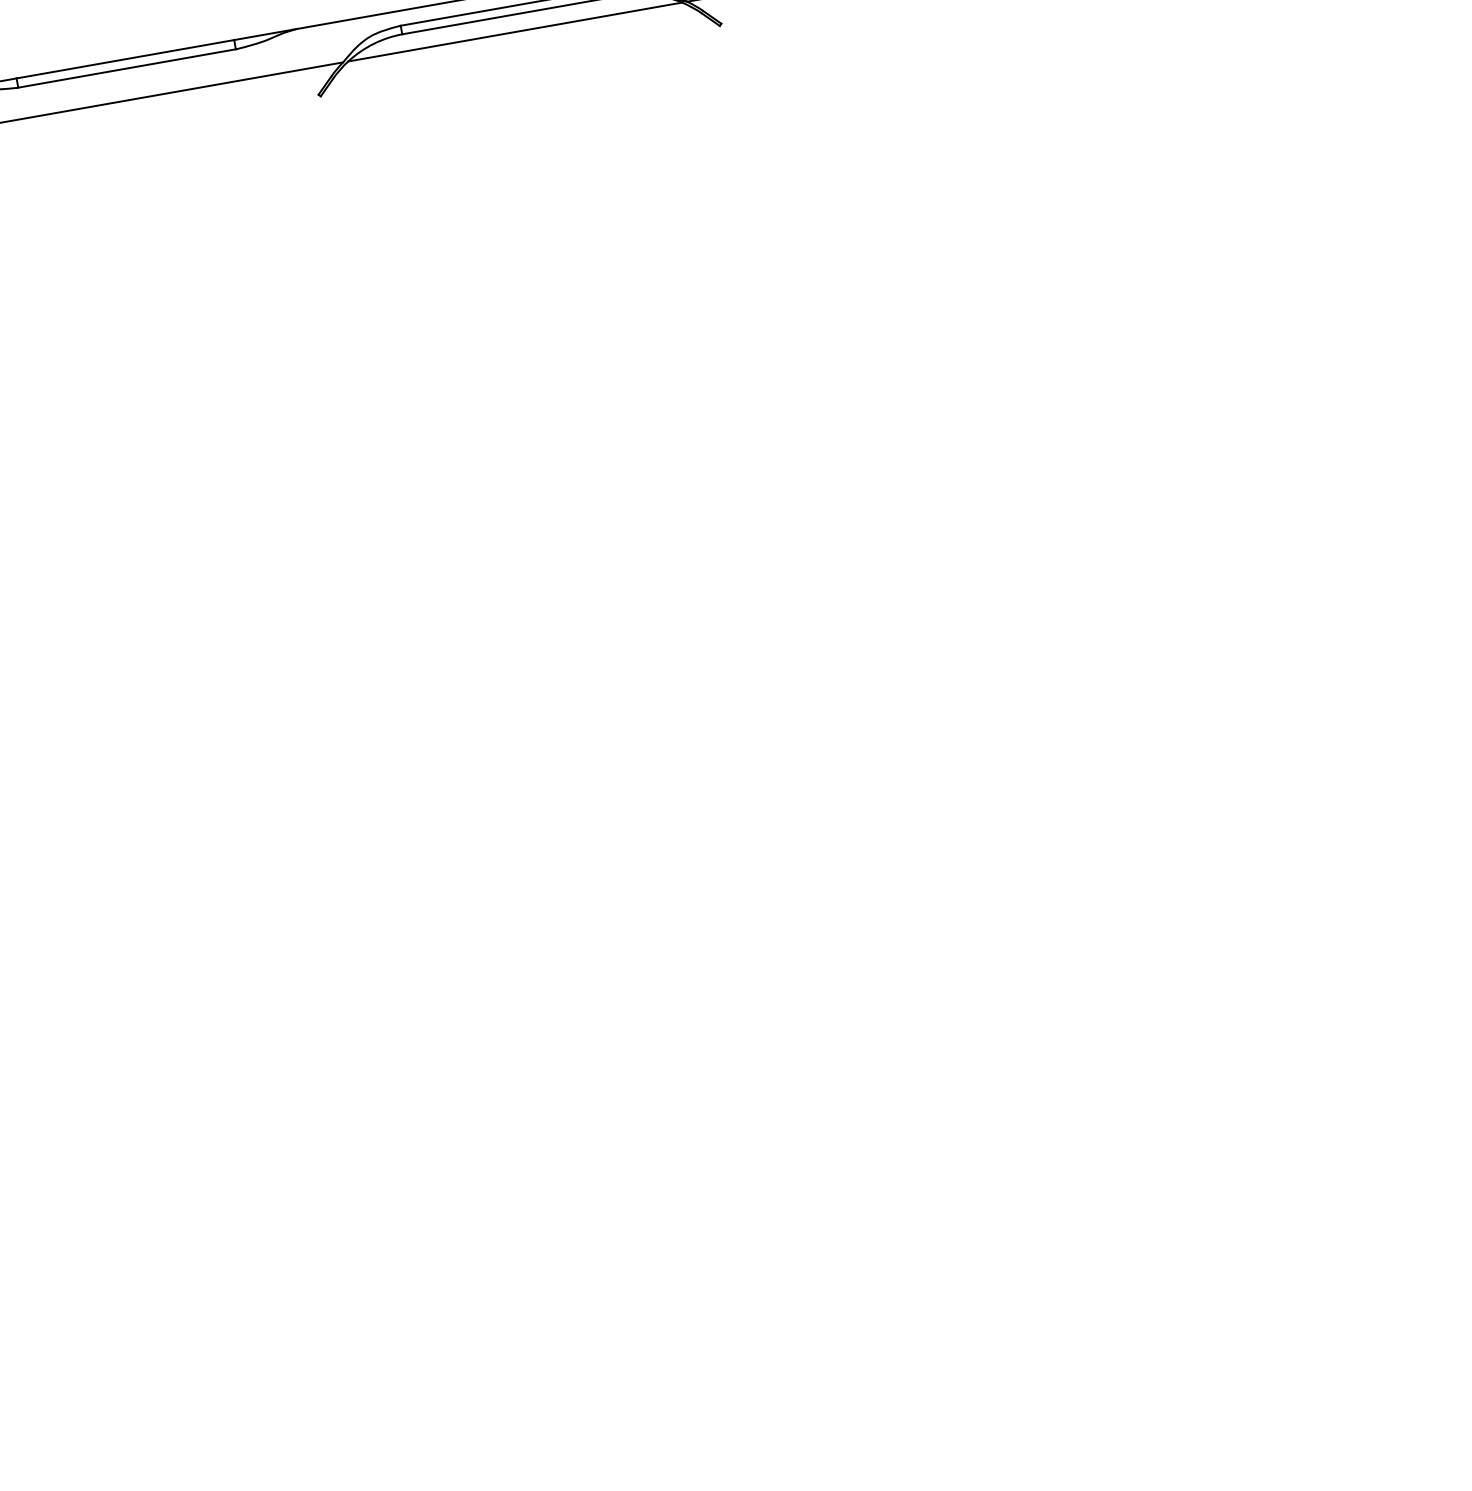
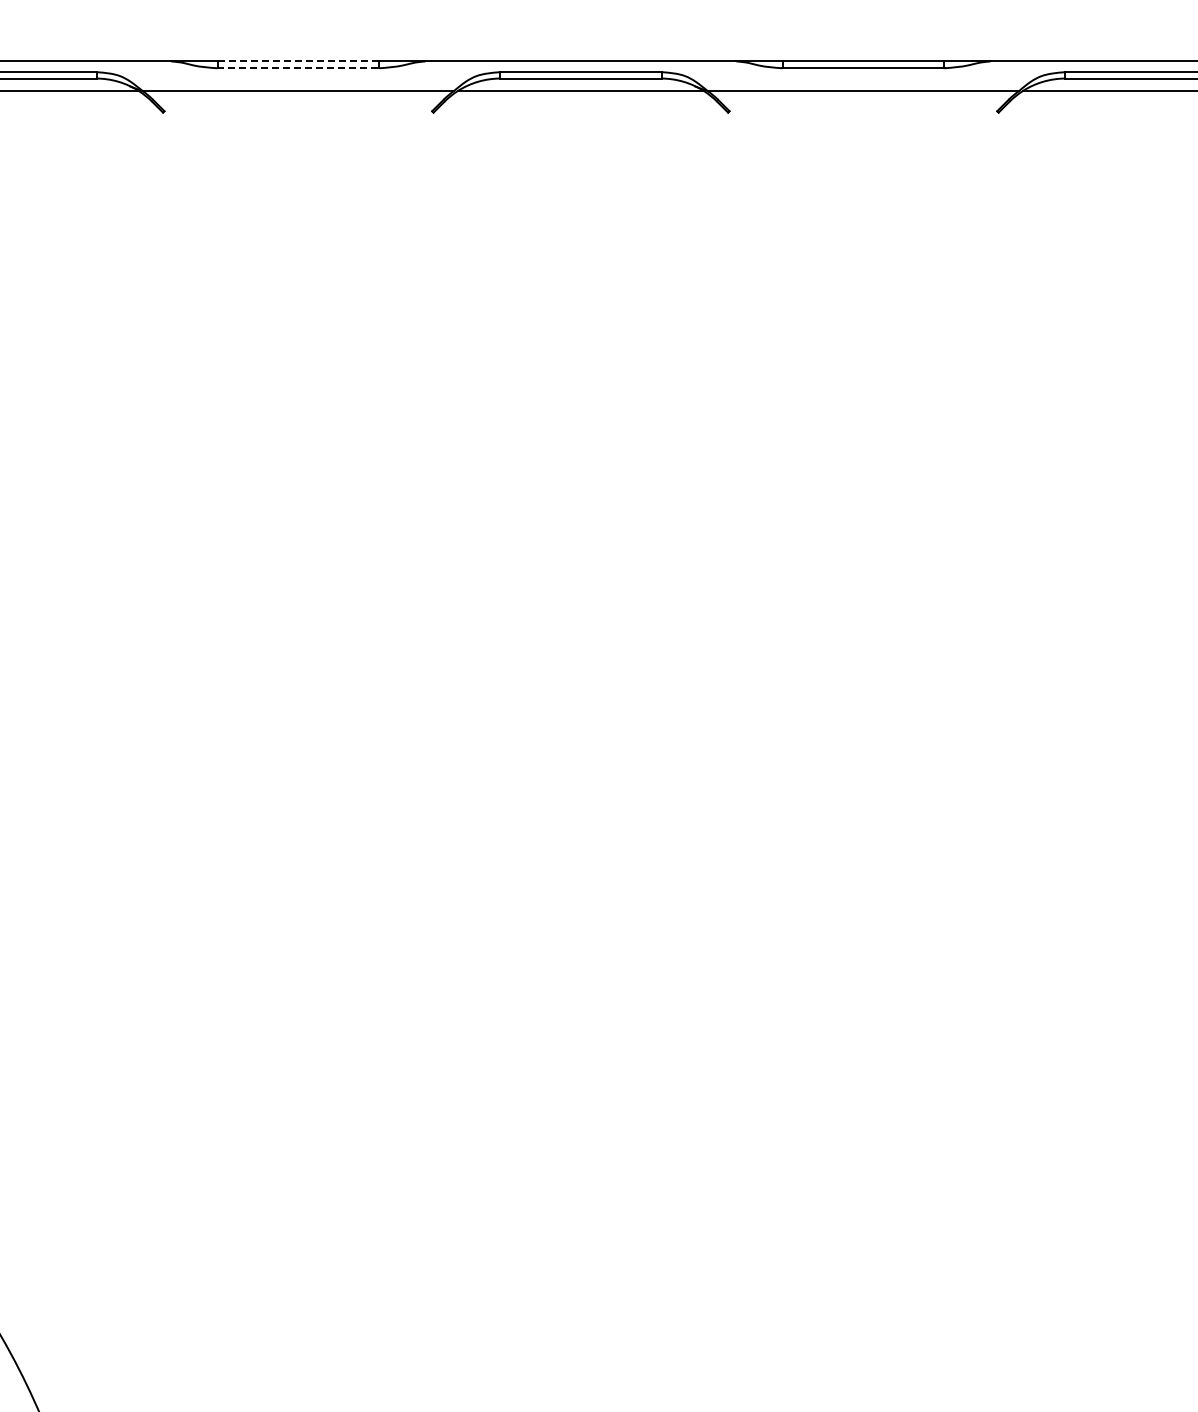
line: (124, 59) -> (297, 61), solid -> dashed
line: (127, 68) -> (298, 68), solid -> dashed

